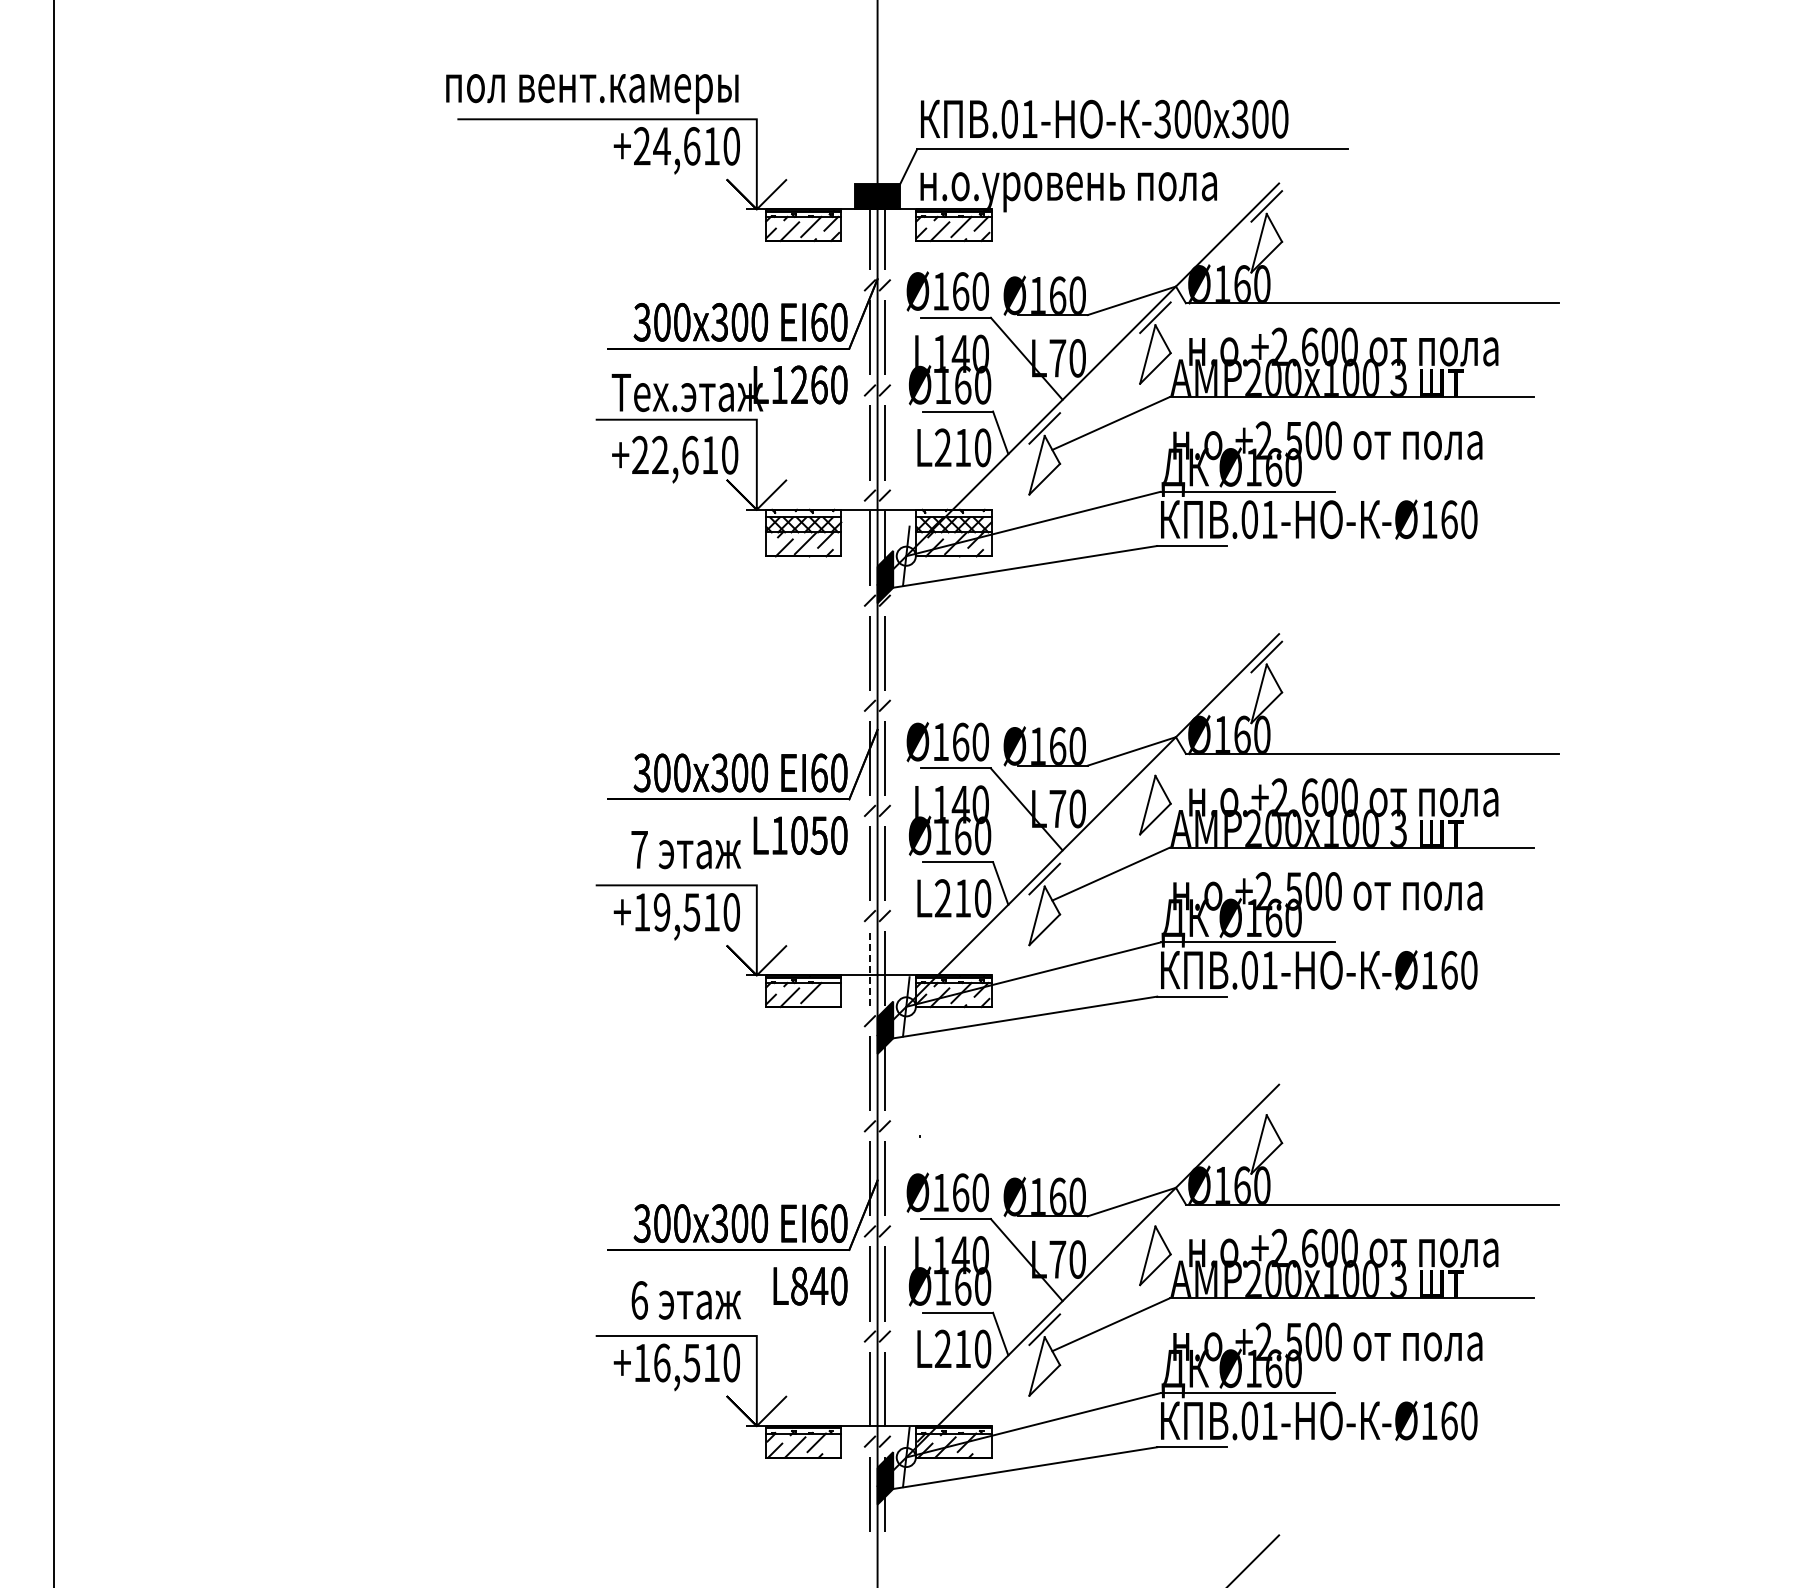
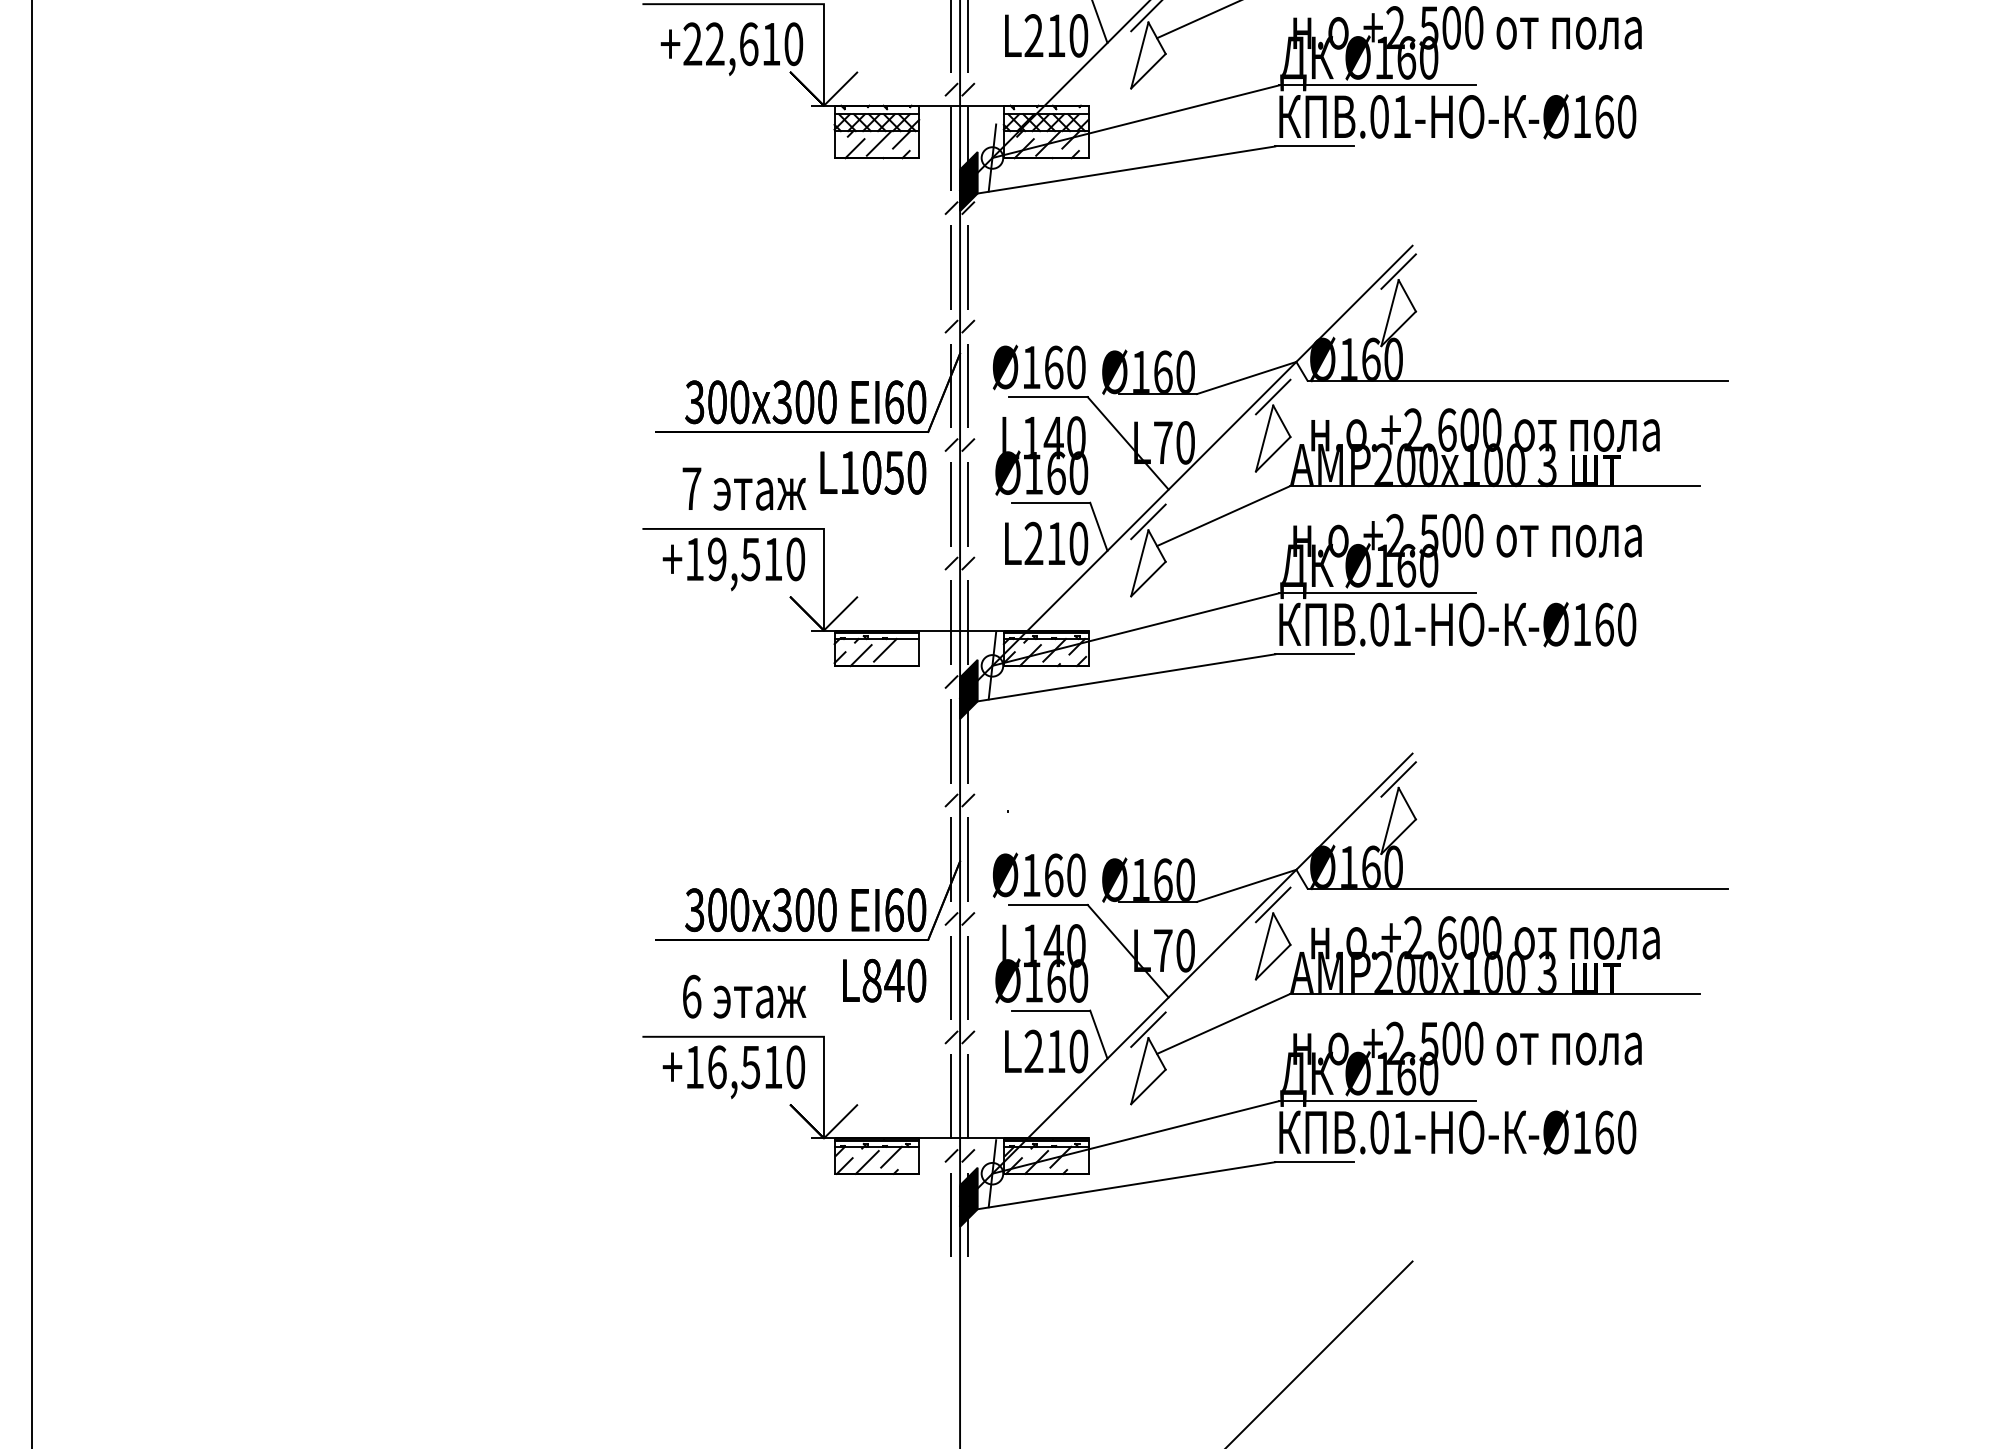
line: (1155, 768) -> (1273, 397), added
line: (869, 968) -> (950, 622), dashed -> solid
line: (1266, 1107) -> (1398, 779), added
line: (1155, 1218) -> (1273, 904), added

